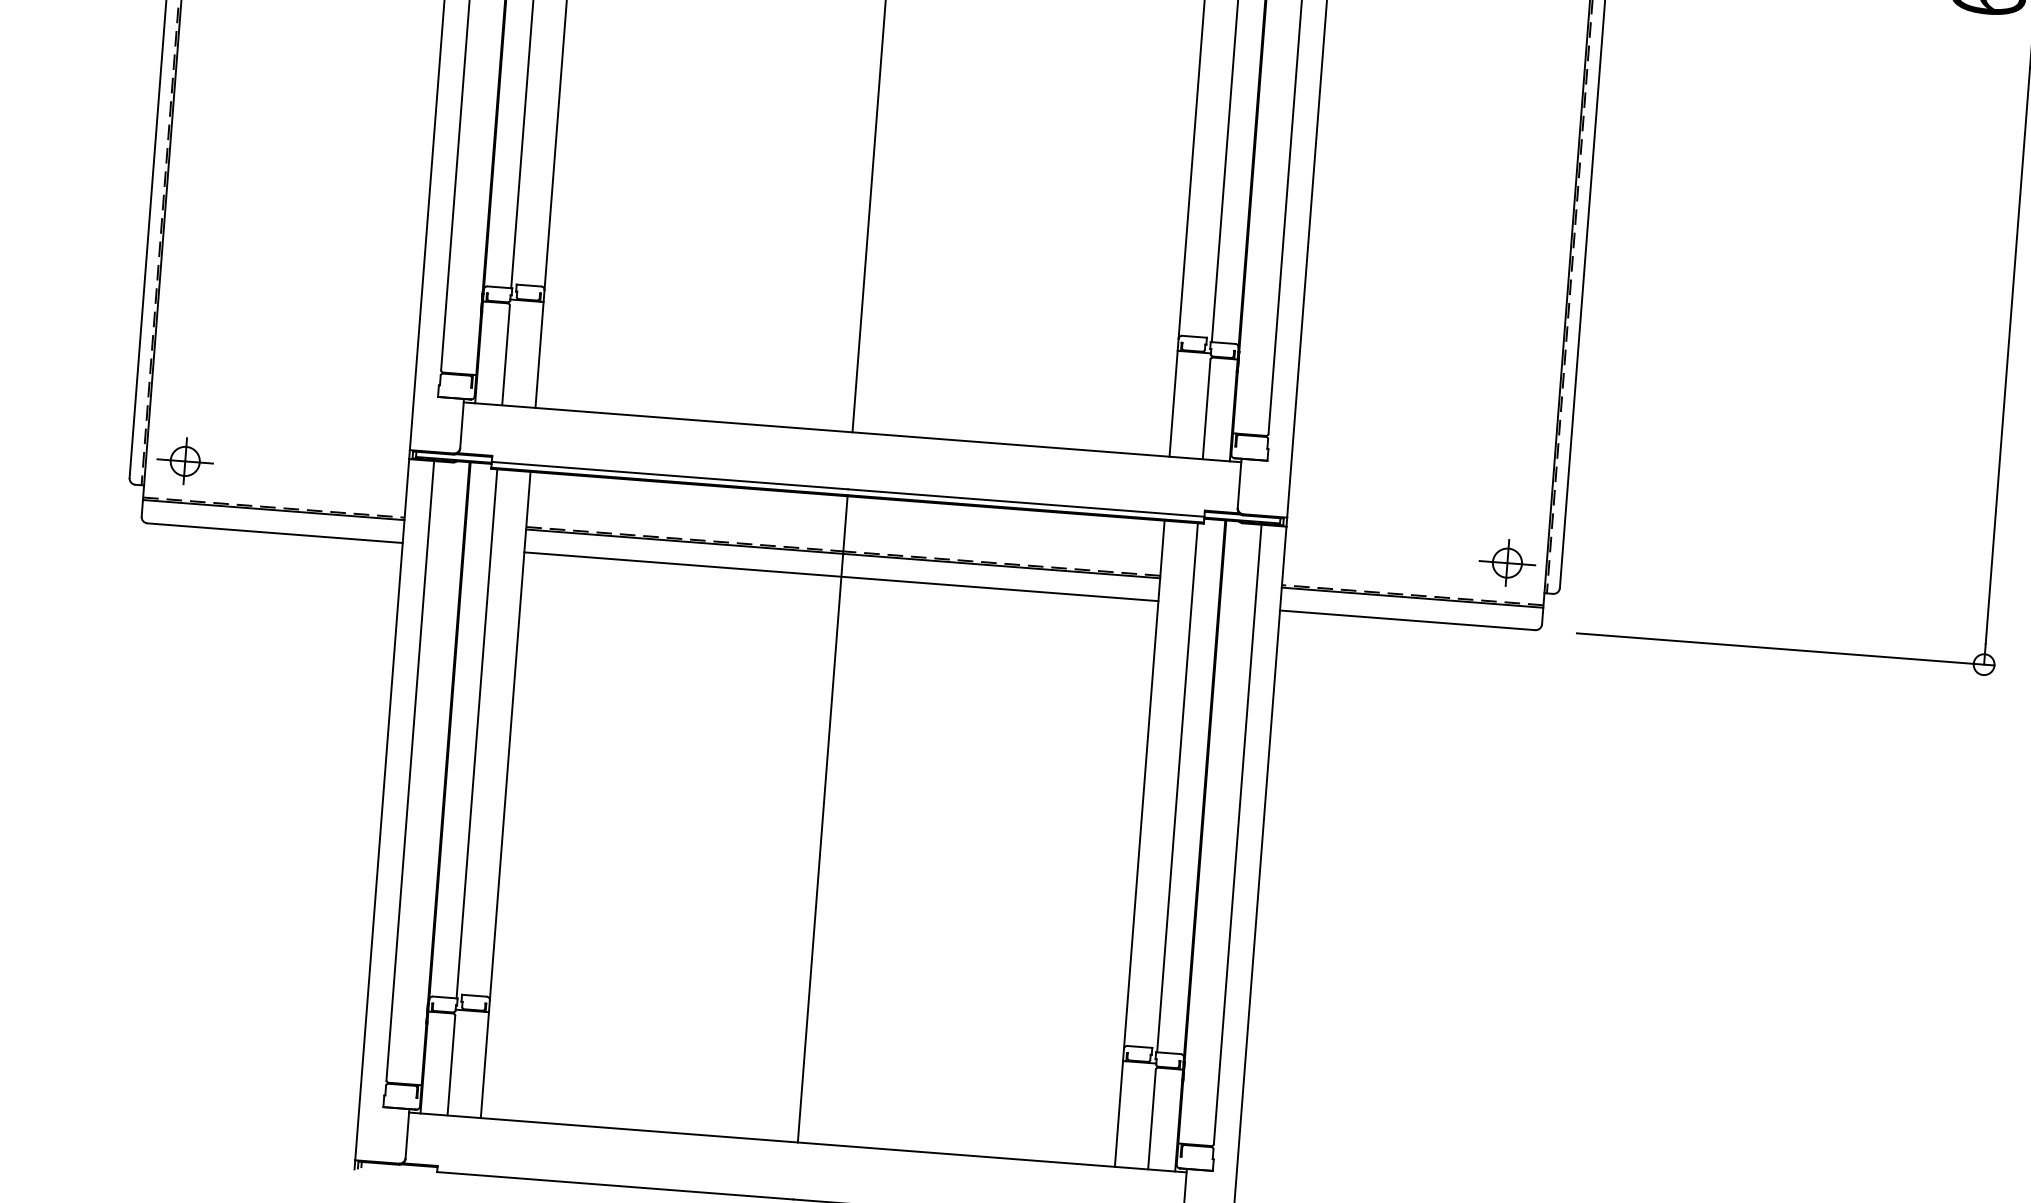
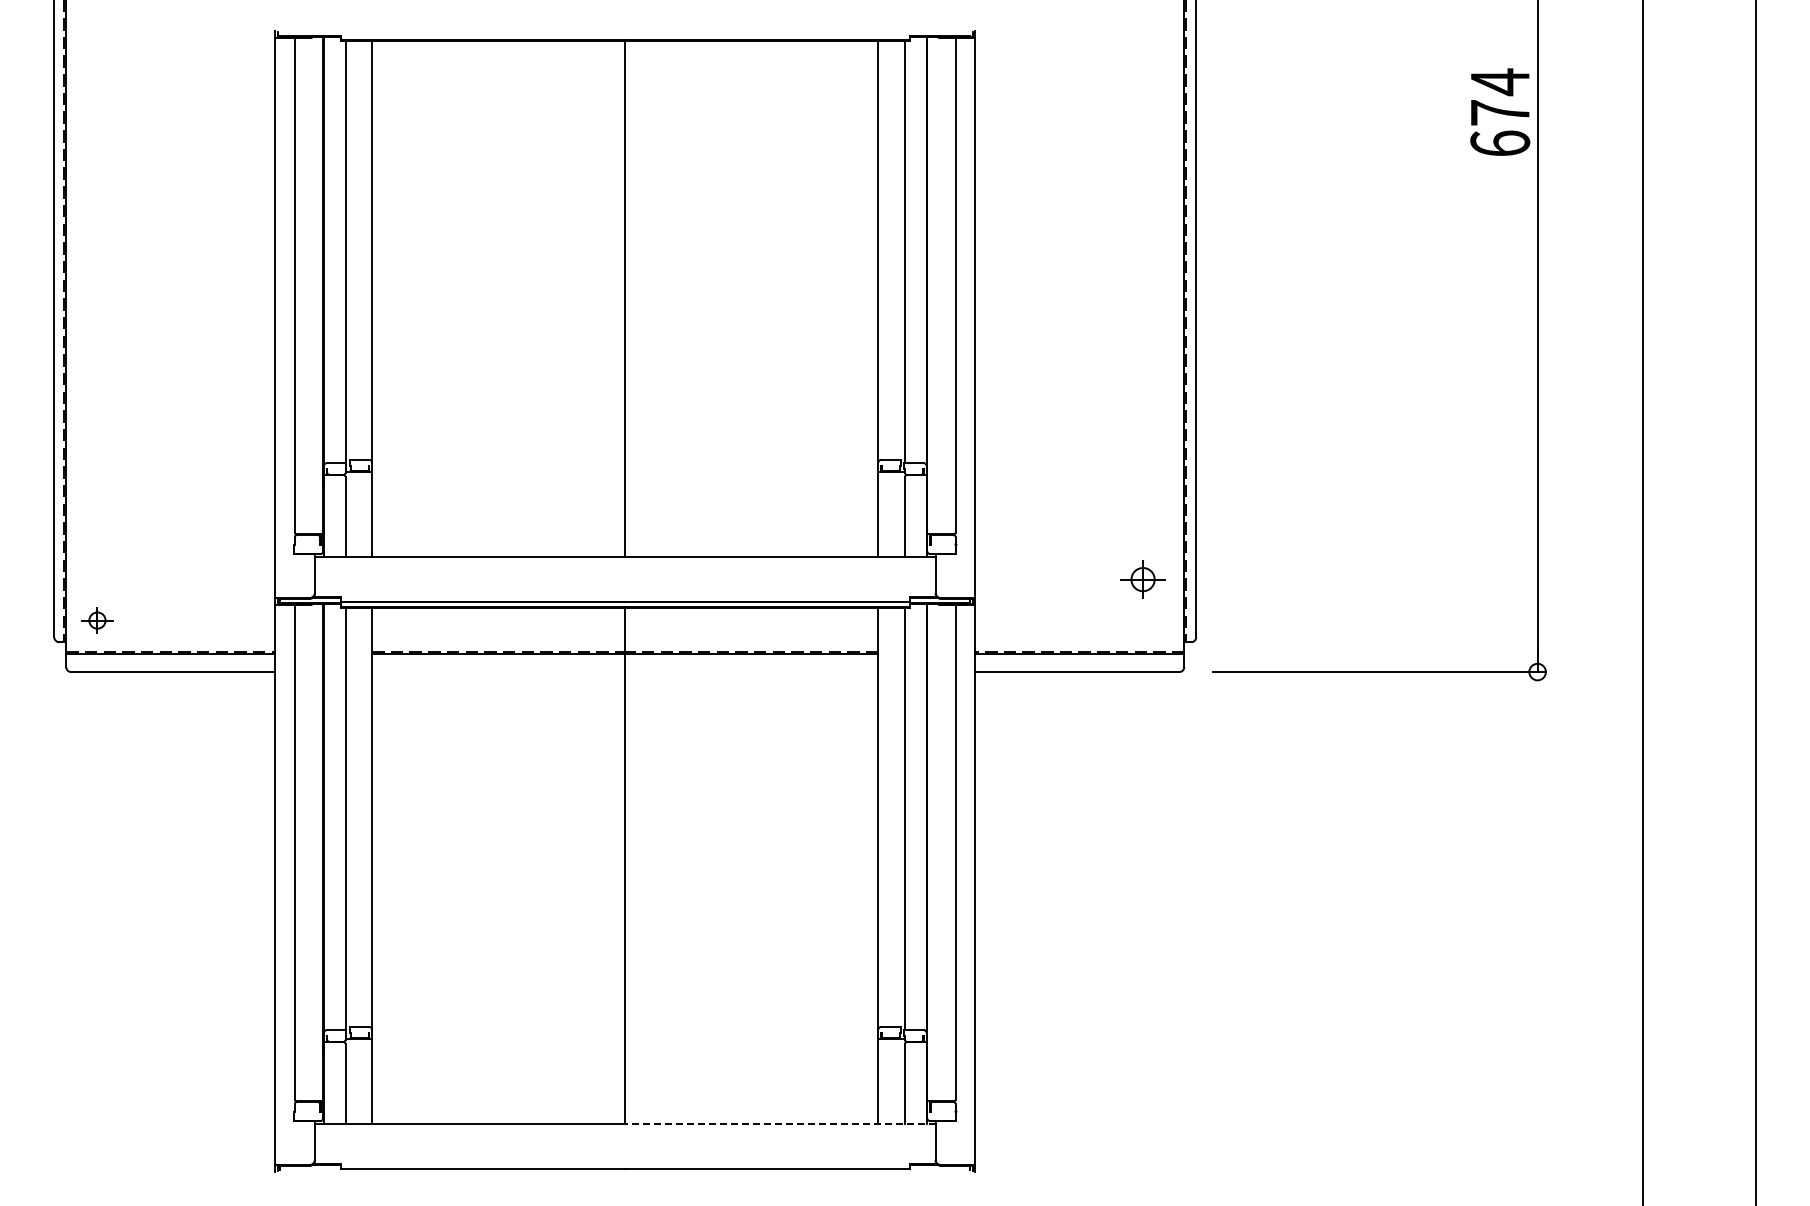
part: (185, 461) -> (97, 620), size x0.7
part: (1506, 562) -> (1142, 579), moved
line: (841, 577) -> (625, 672), removed
line: (991, 1157) -> (779, 1123), solid -> dashed

